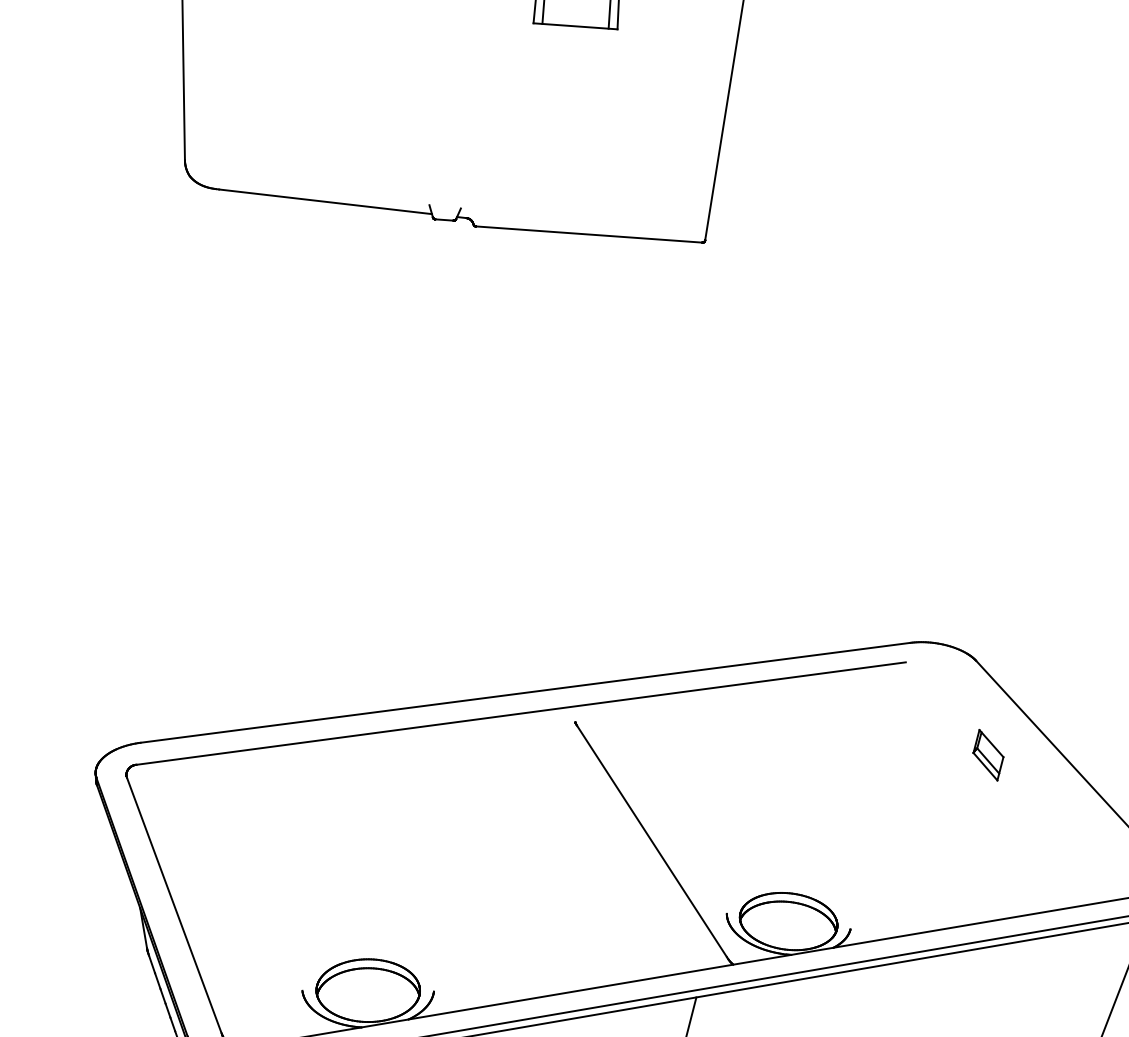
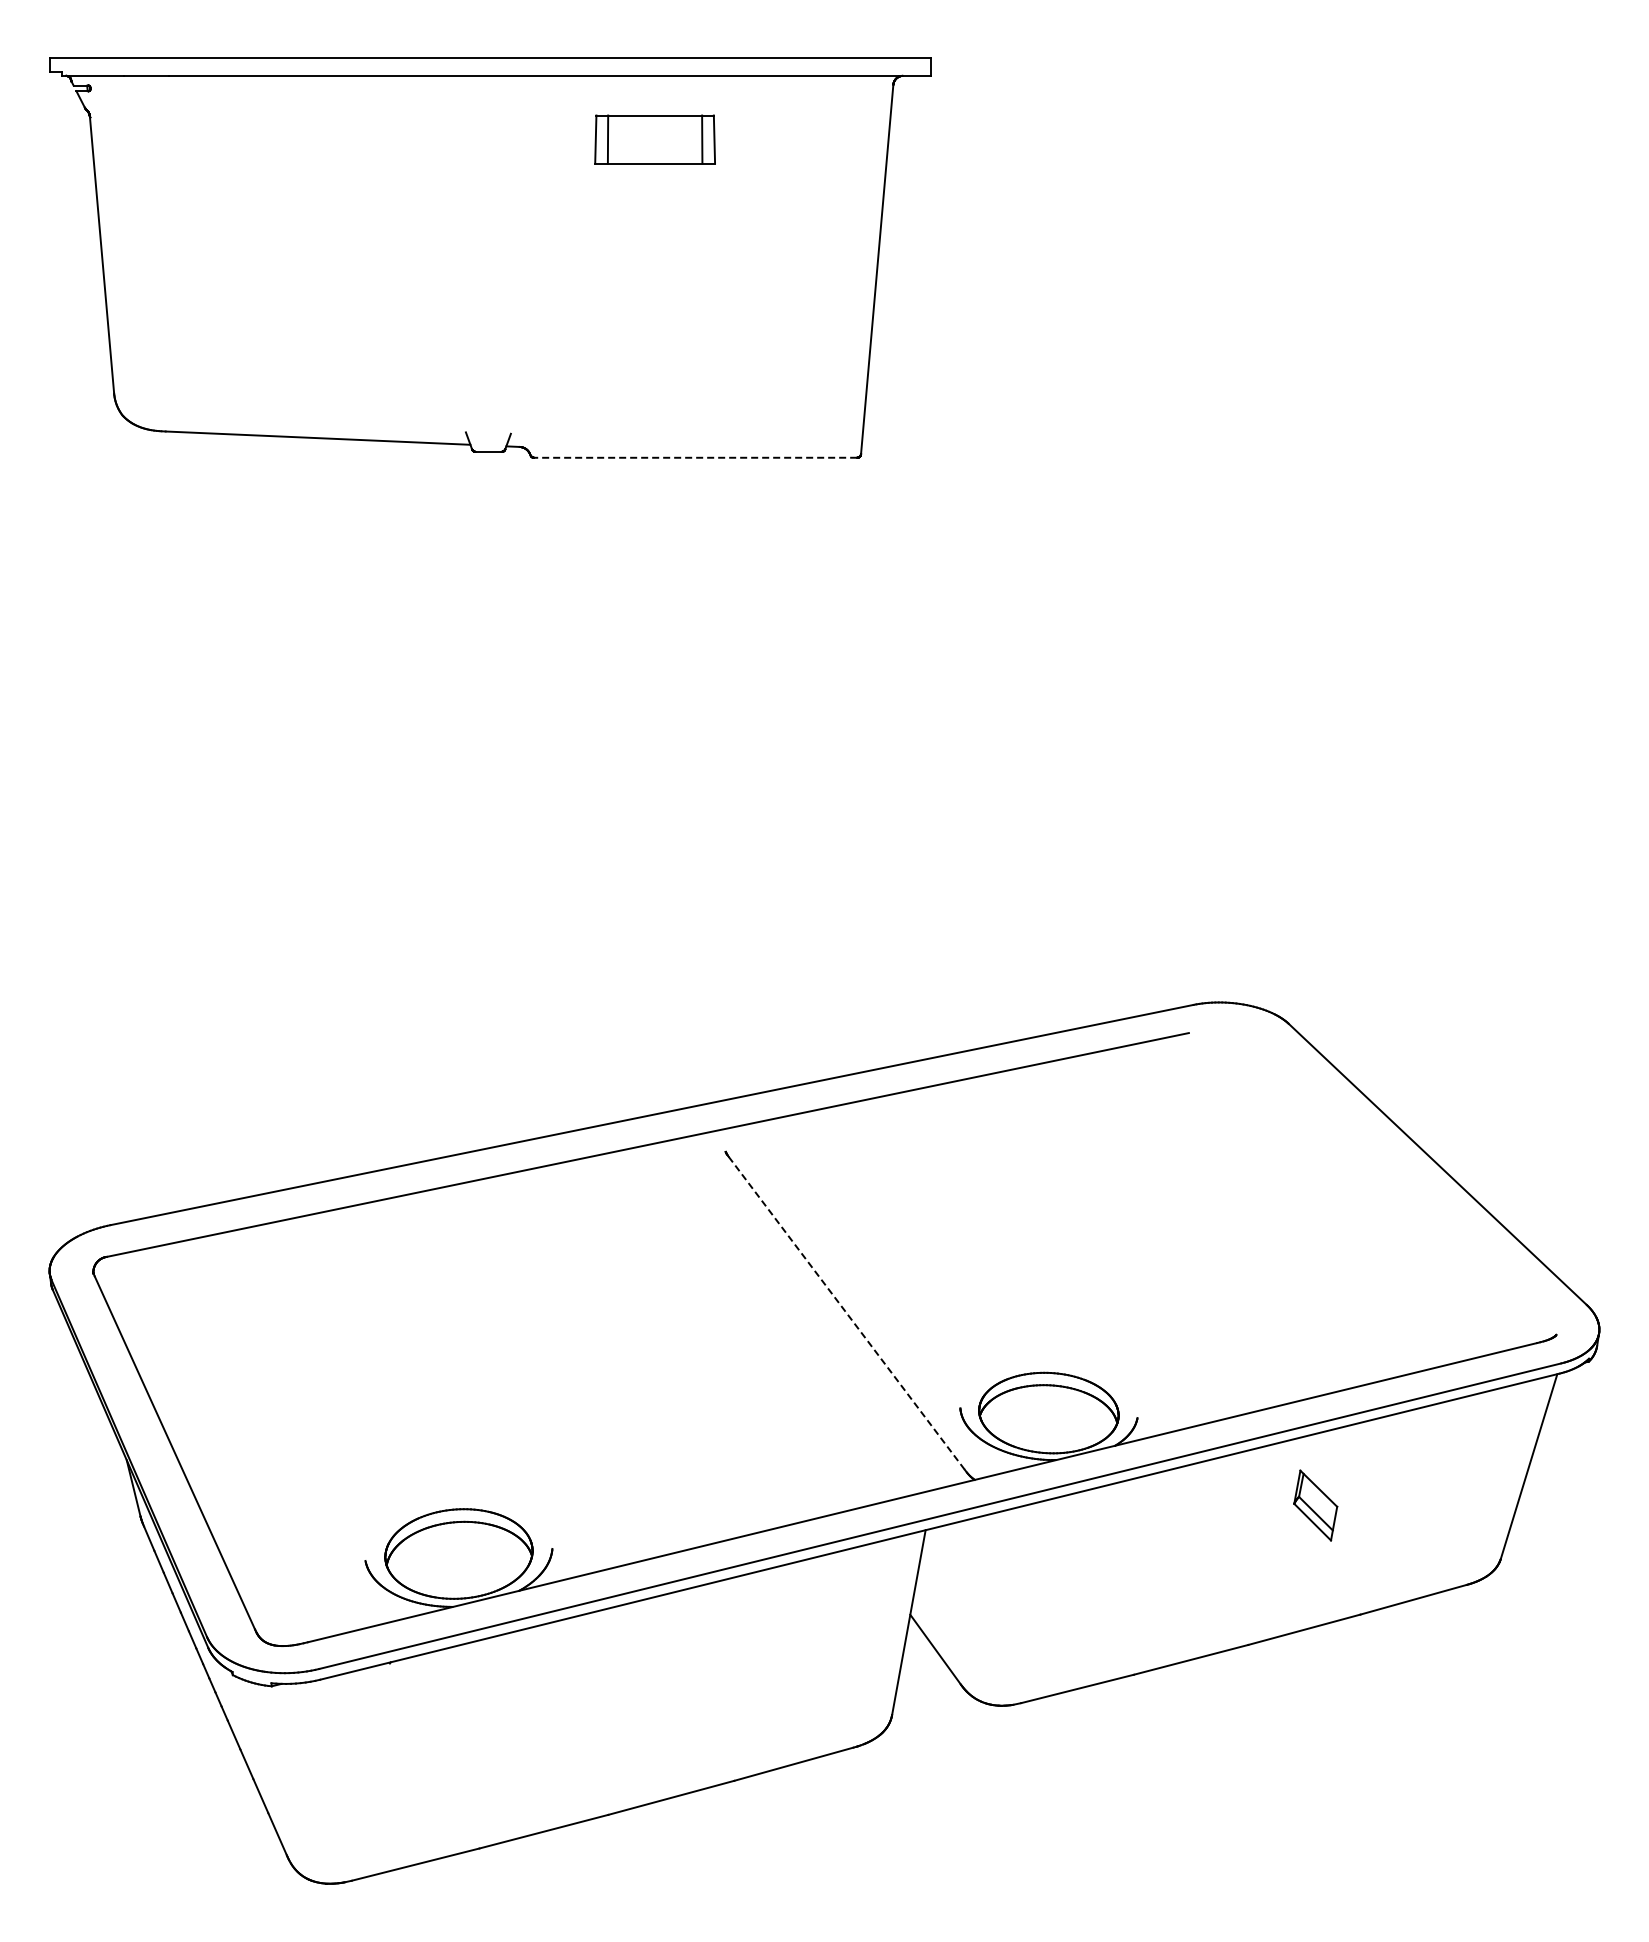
line: (589, 234) -> (695, 457), solid -> dashed
part: (988, 755) -> (1315, 1505), moved
line: (652, 841) -> (847, 1313), solid -> dashed

